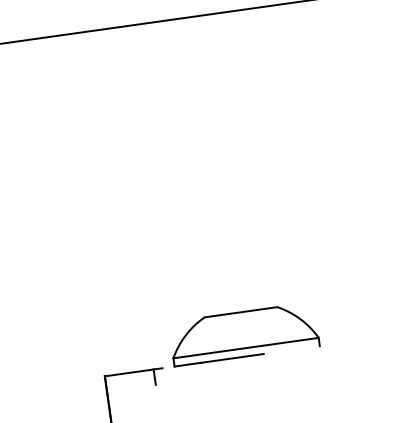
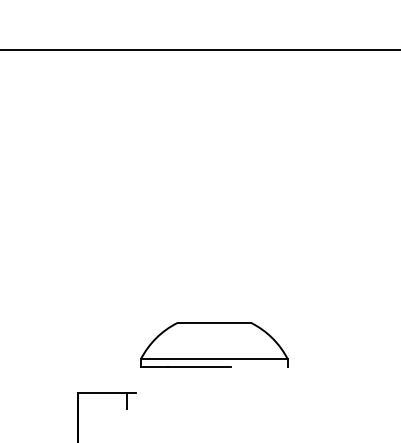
part: (244, 333) -> (214, 344), moved

